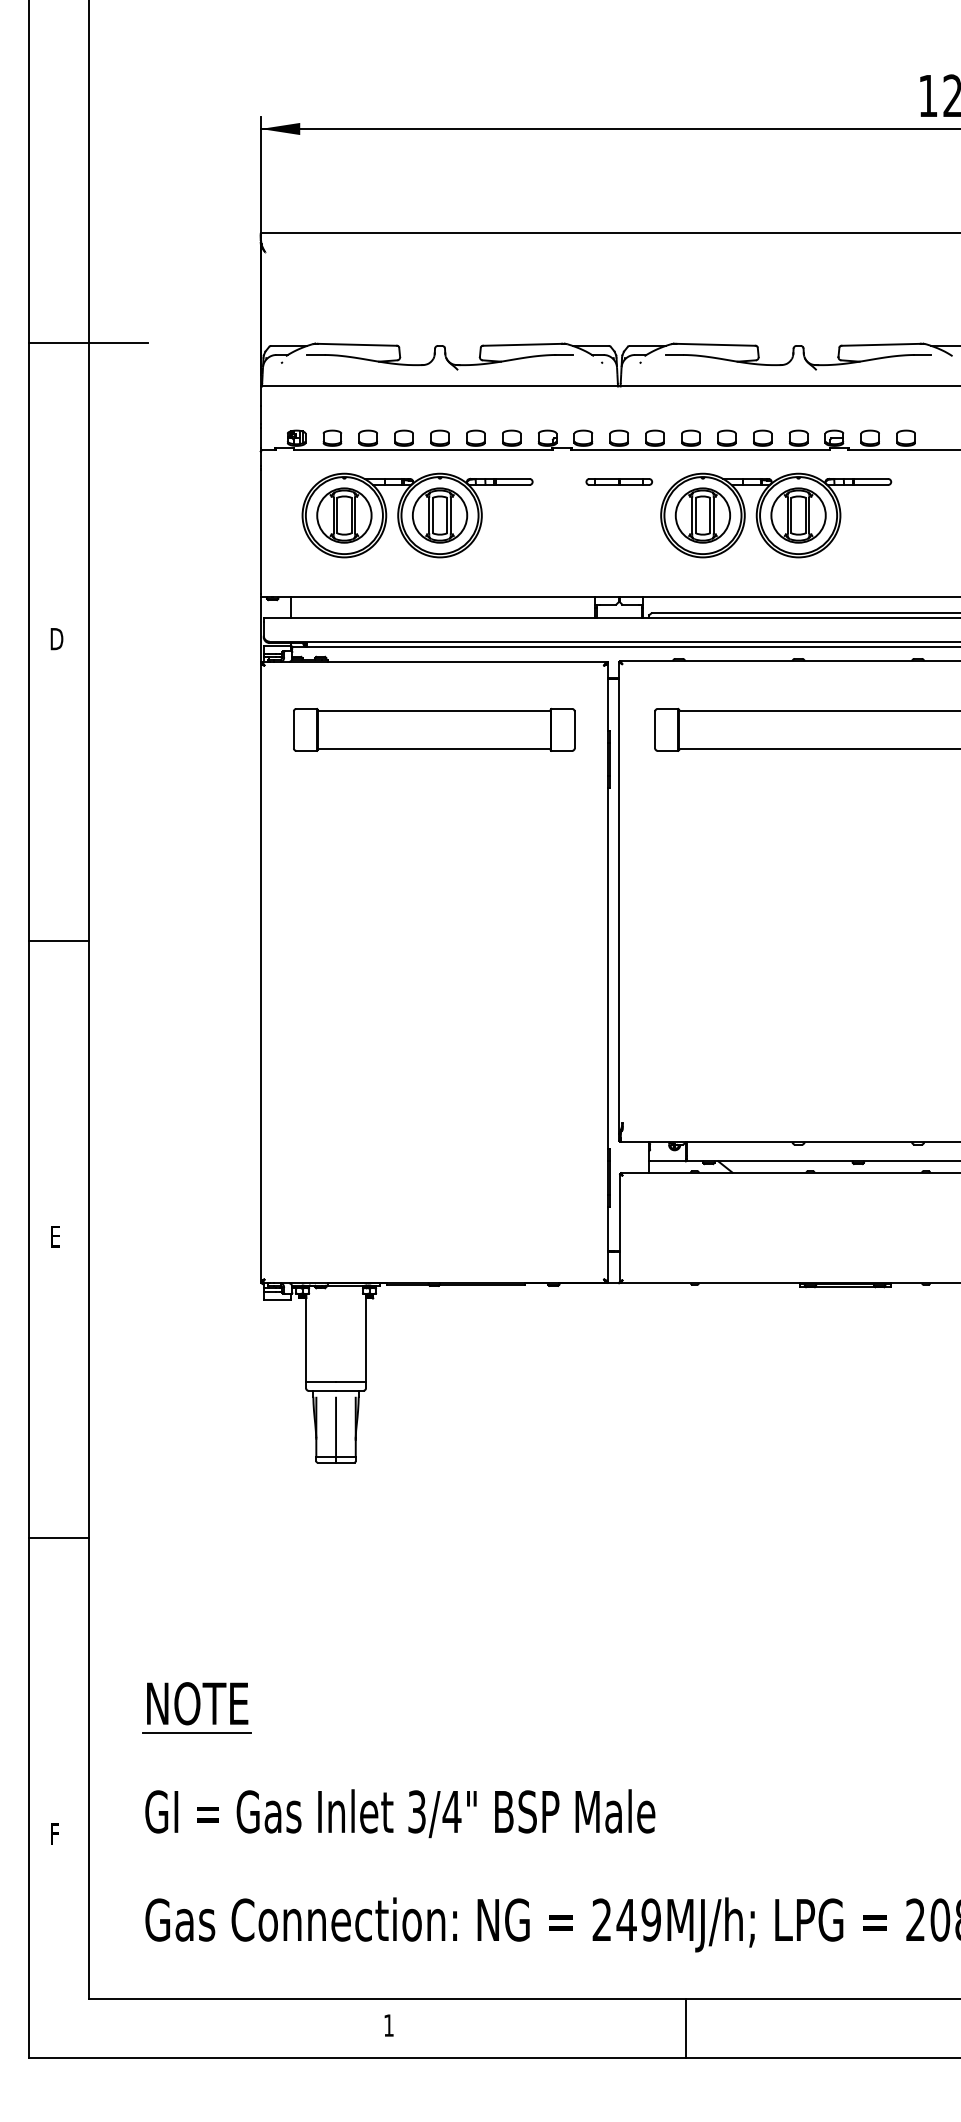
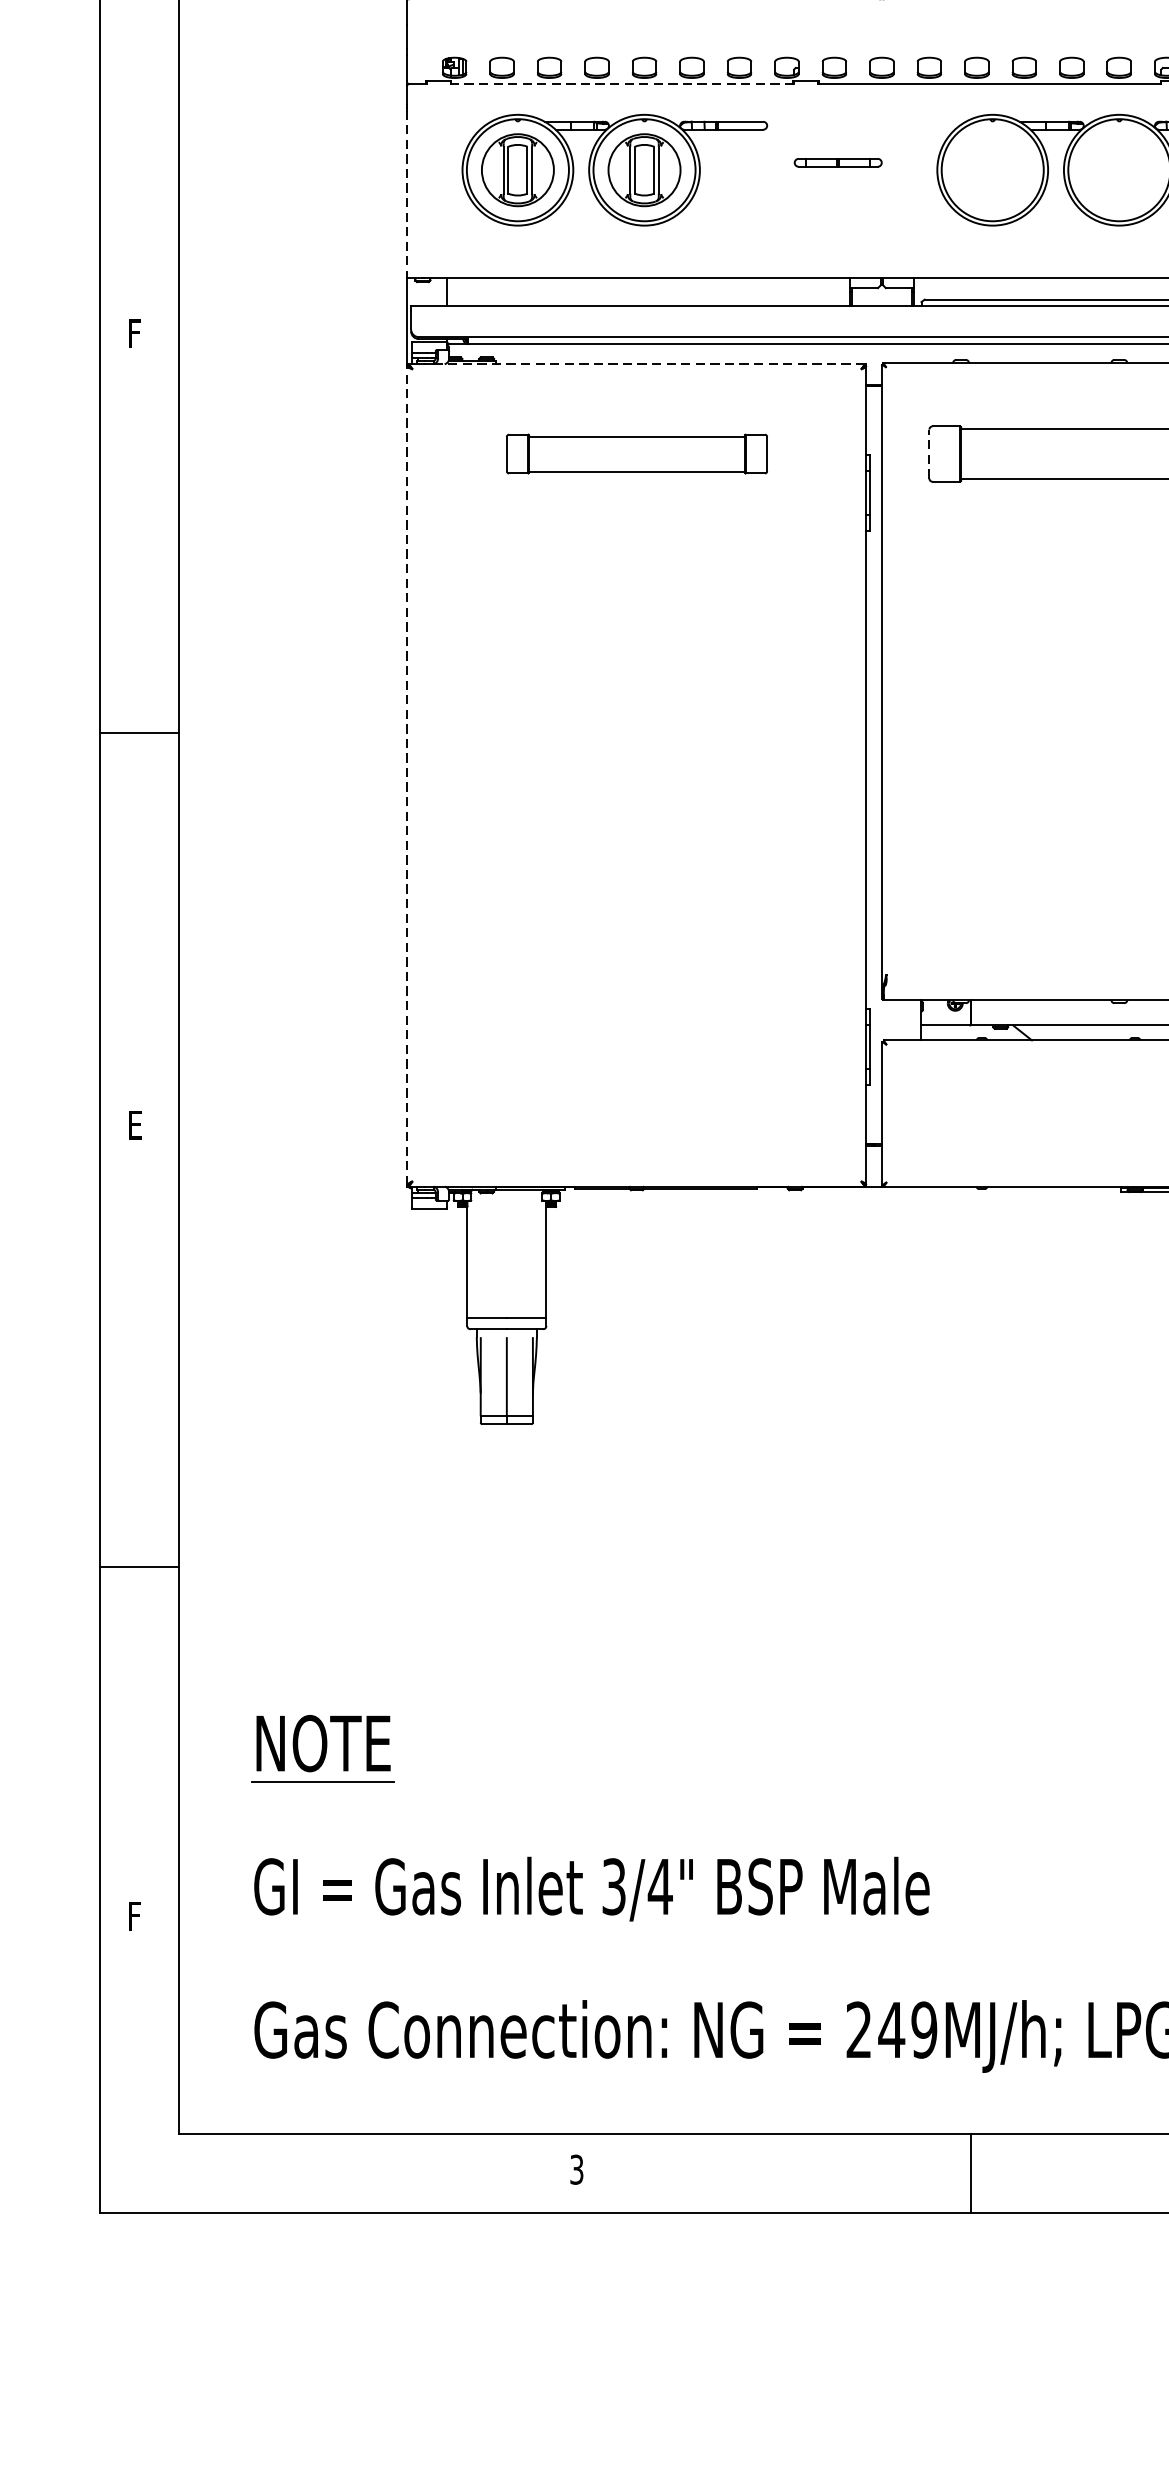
line: (423, 450) -> (622, 84), solid -> dashed
part: (618, 481) -> (837, 162), moved
part: (702, 515) -> (992, 170), removed
part: (798, 515) -> (1119, 170), removed
line: (260, 532) -> (406, 192), solid -> dashed
text: (56, 639) -> (136, 334), D -> F
line: (444, 662) -> (650, 364), solid -> dashed
part: (434, 729) -> (637, 453), size x0.7
line: (655, 729) -> (929, 453), solid -> dashed
line: (260, 972) -> (406, 775), solid -> dashed
line: (58, 1538) -> (139, 1567), moved
text: (388, 2025) -> (576, 2169), 1 -> 3

